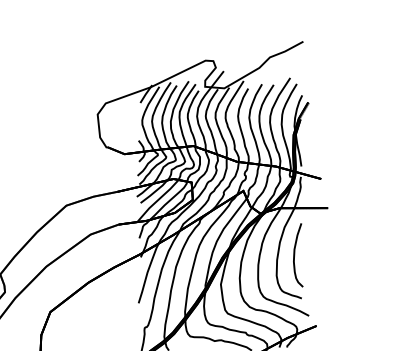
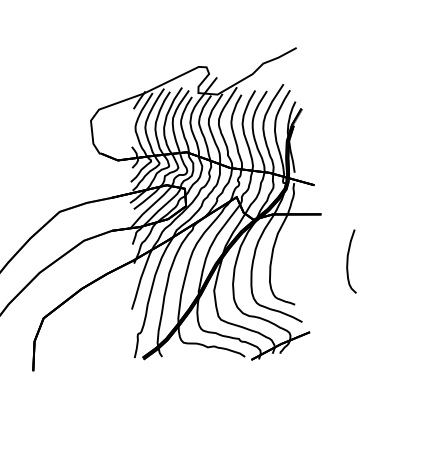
part: (298, 255) -> (351, 261), moved

